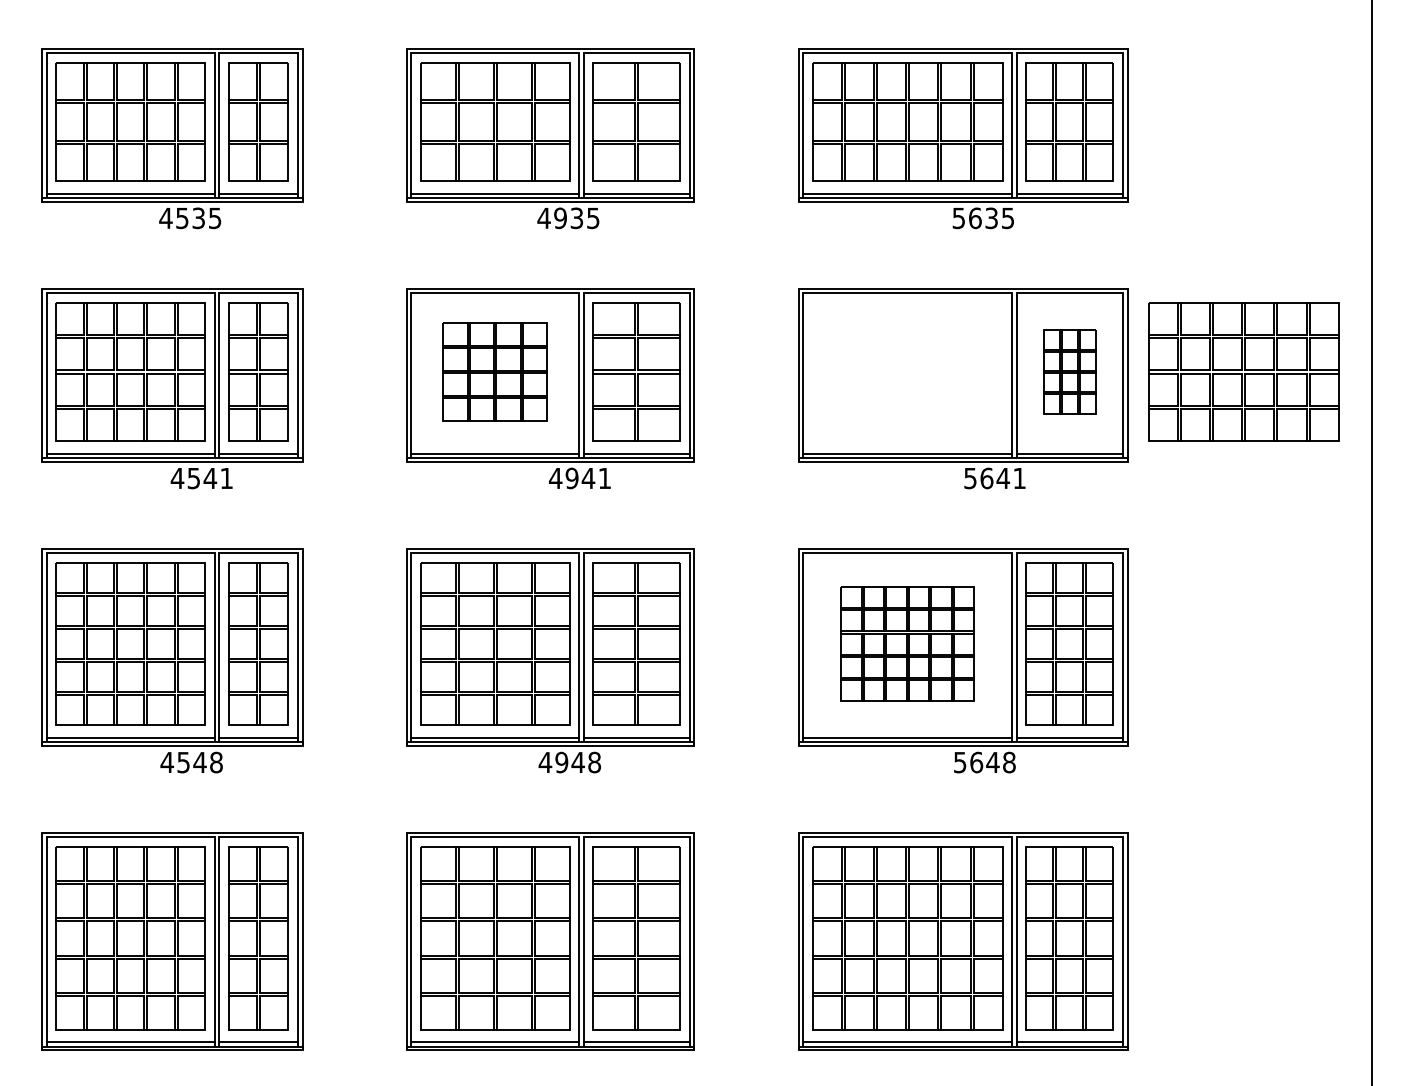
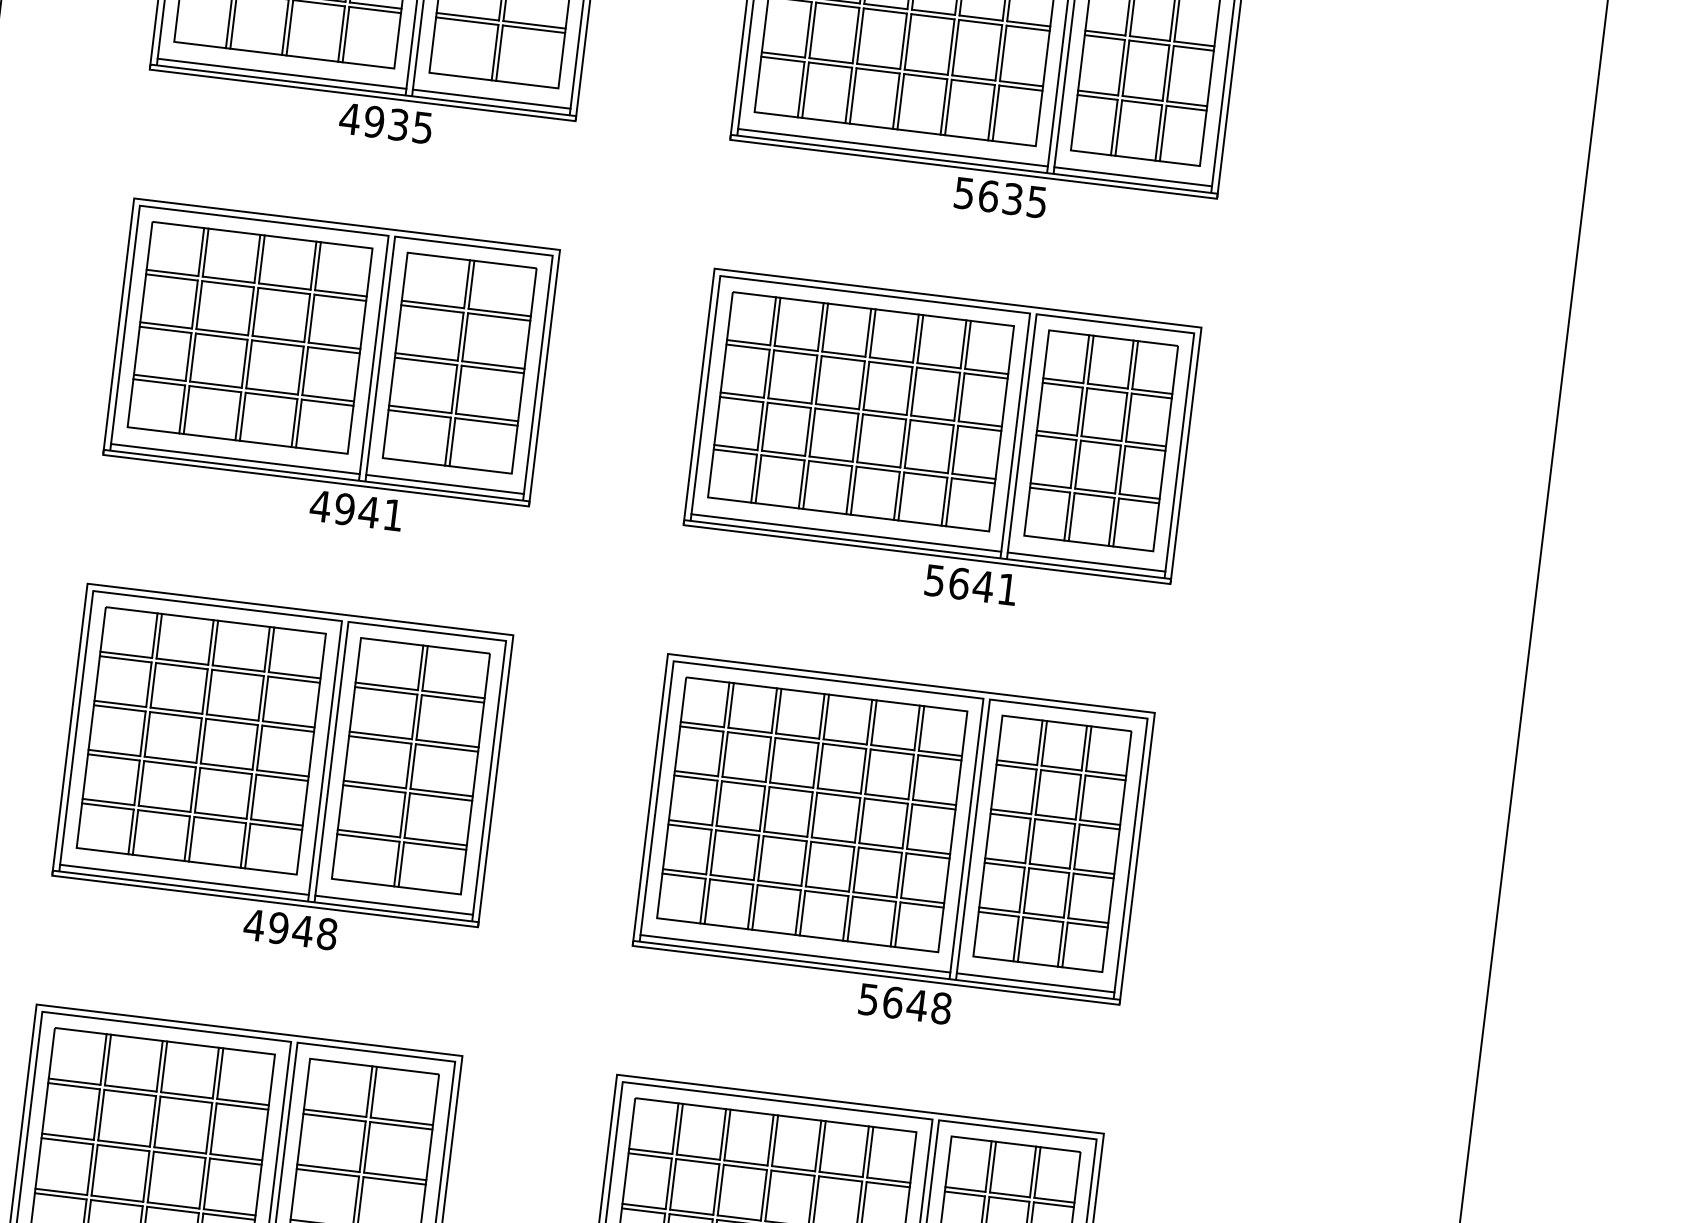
part: (495, 371) -> (250, 337), size x1.43
part: (1069, 371) -> (1100, 440), size x1.67
part: (1243, 371) -> (860, 410), moved
part: (907, 643) -> (812, 813), size x1.43

